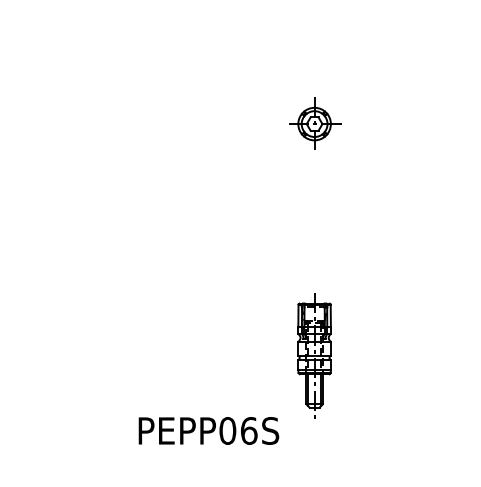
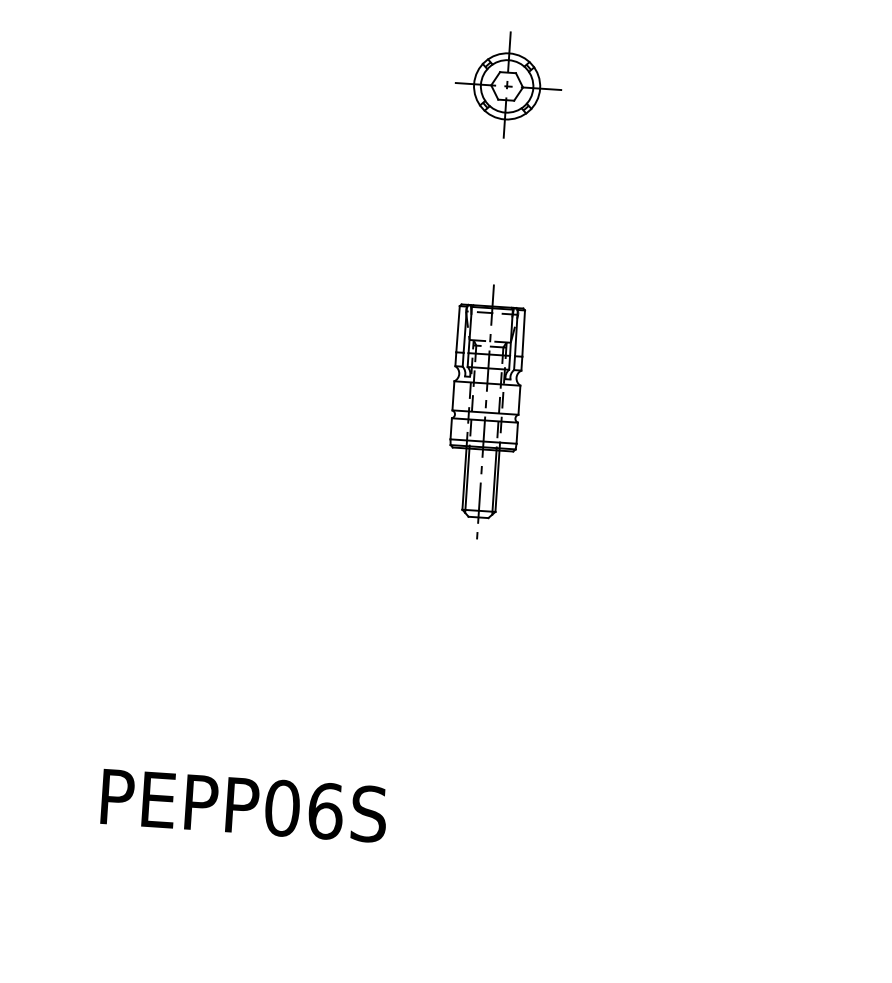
part: (315, 123) -> (508, 85), moved
part: (314, 355) -> (485, 411), moved

